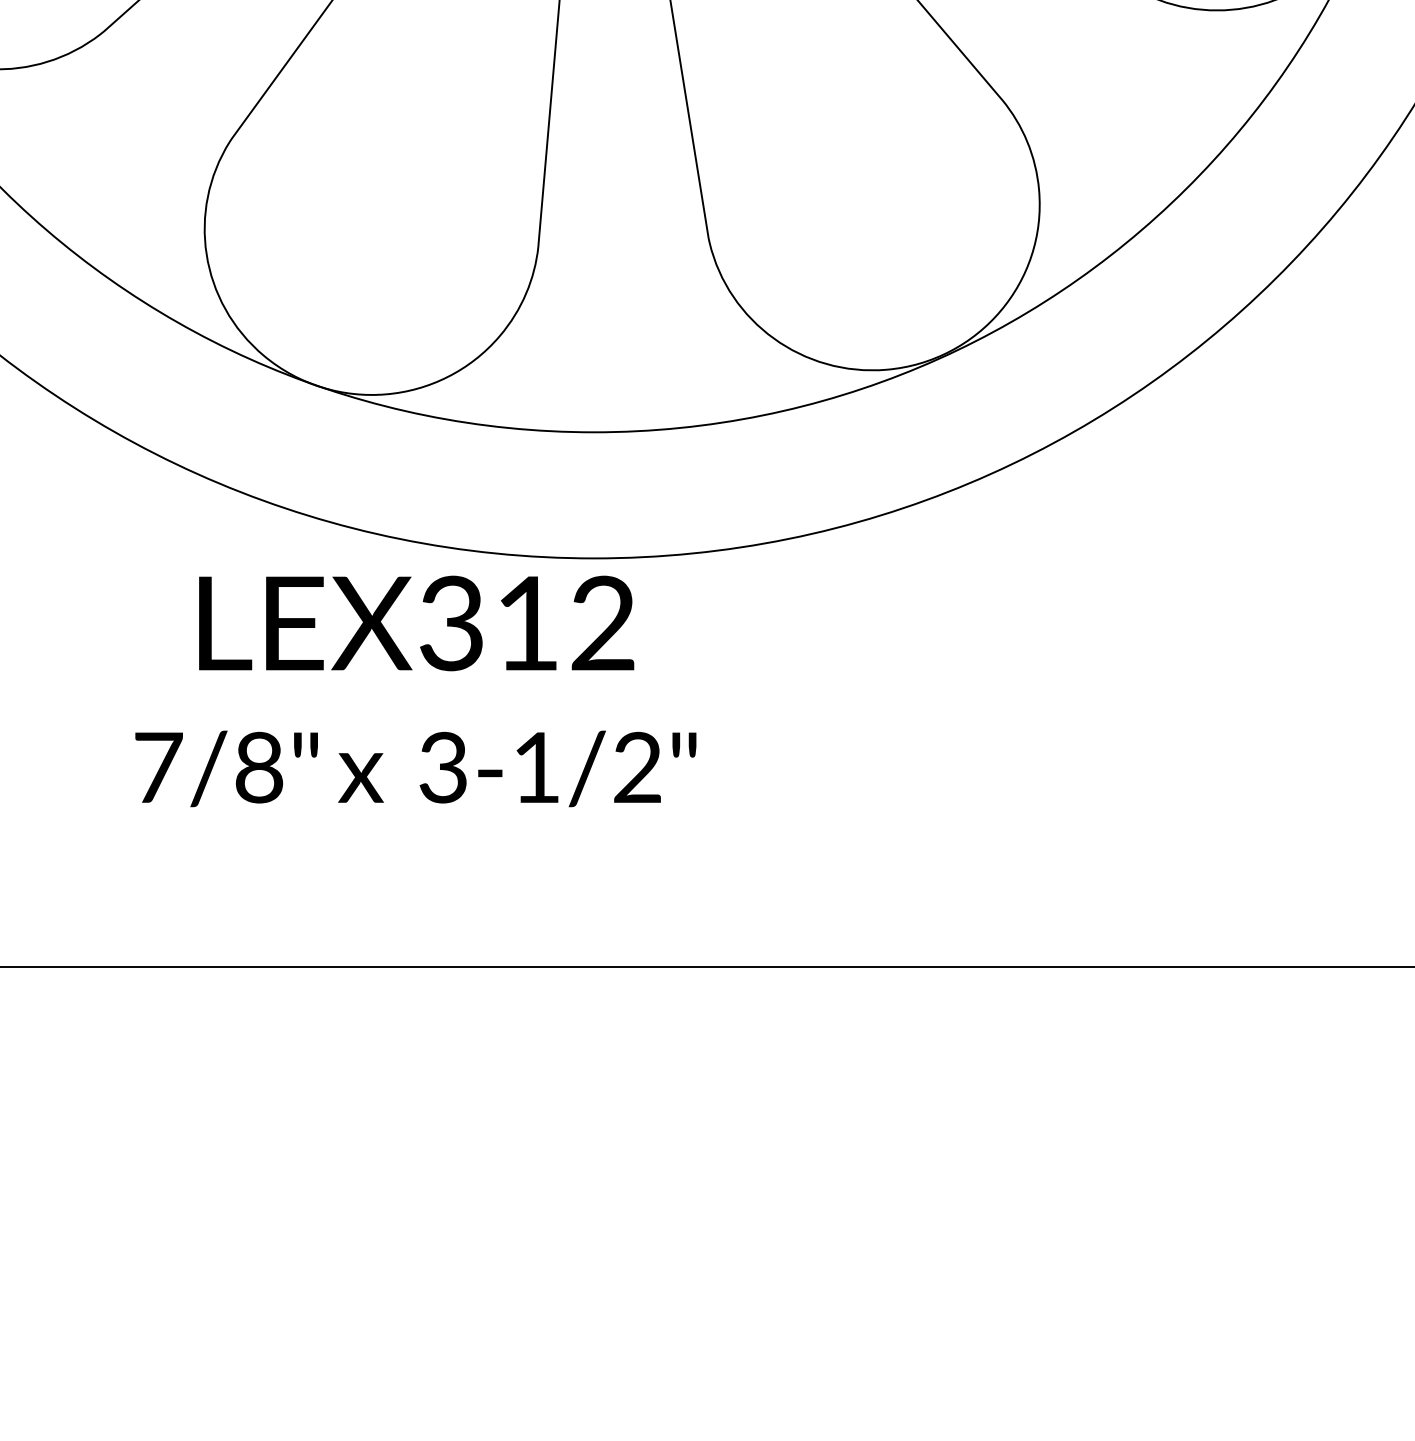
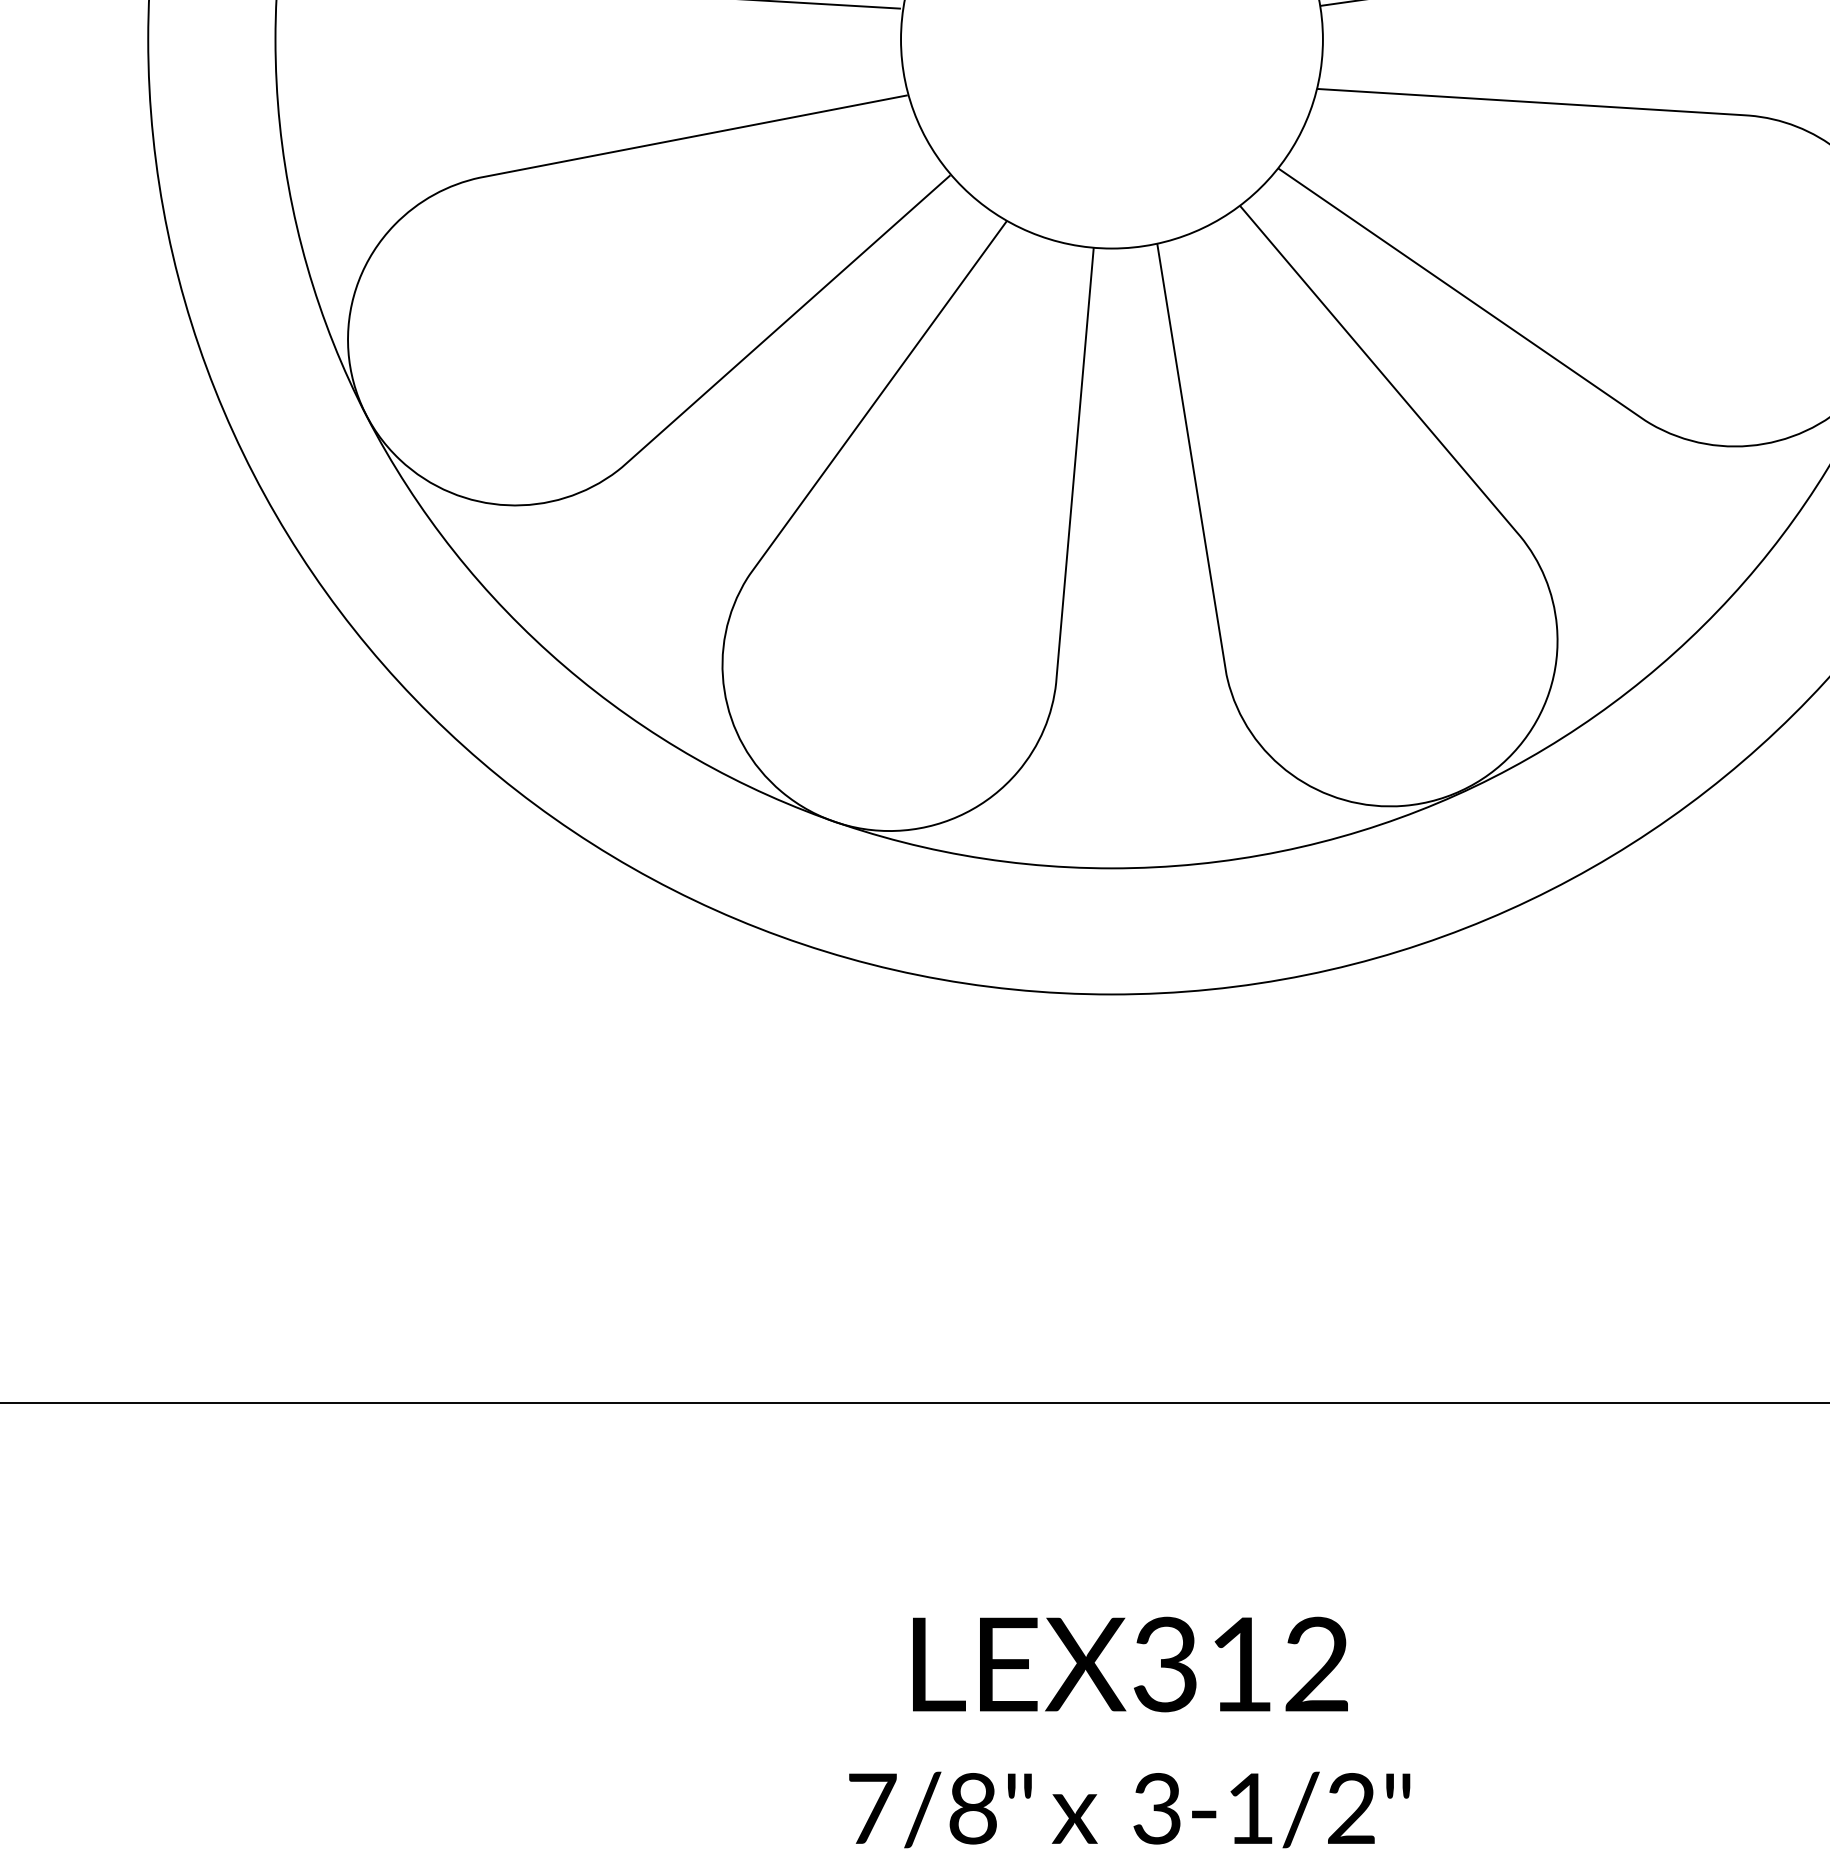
text: (415, 691) -> (1129, 1732), moved

